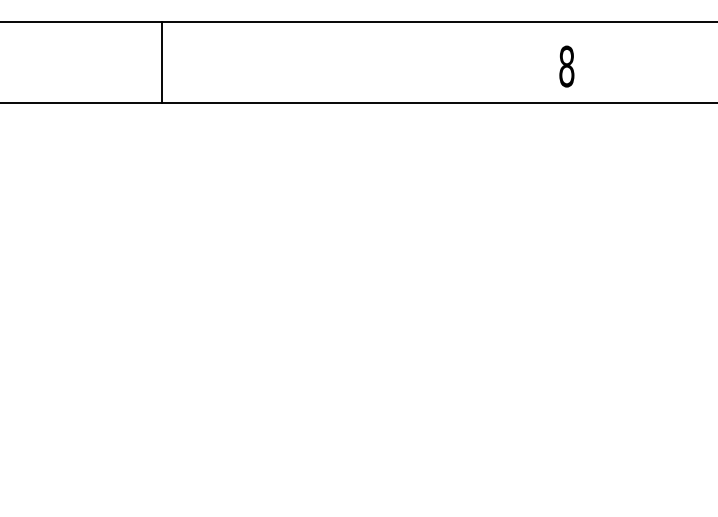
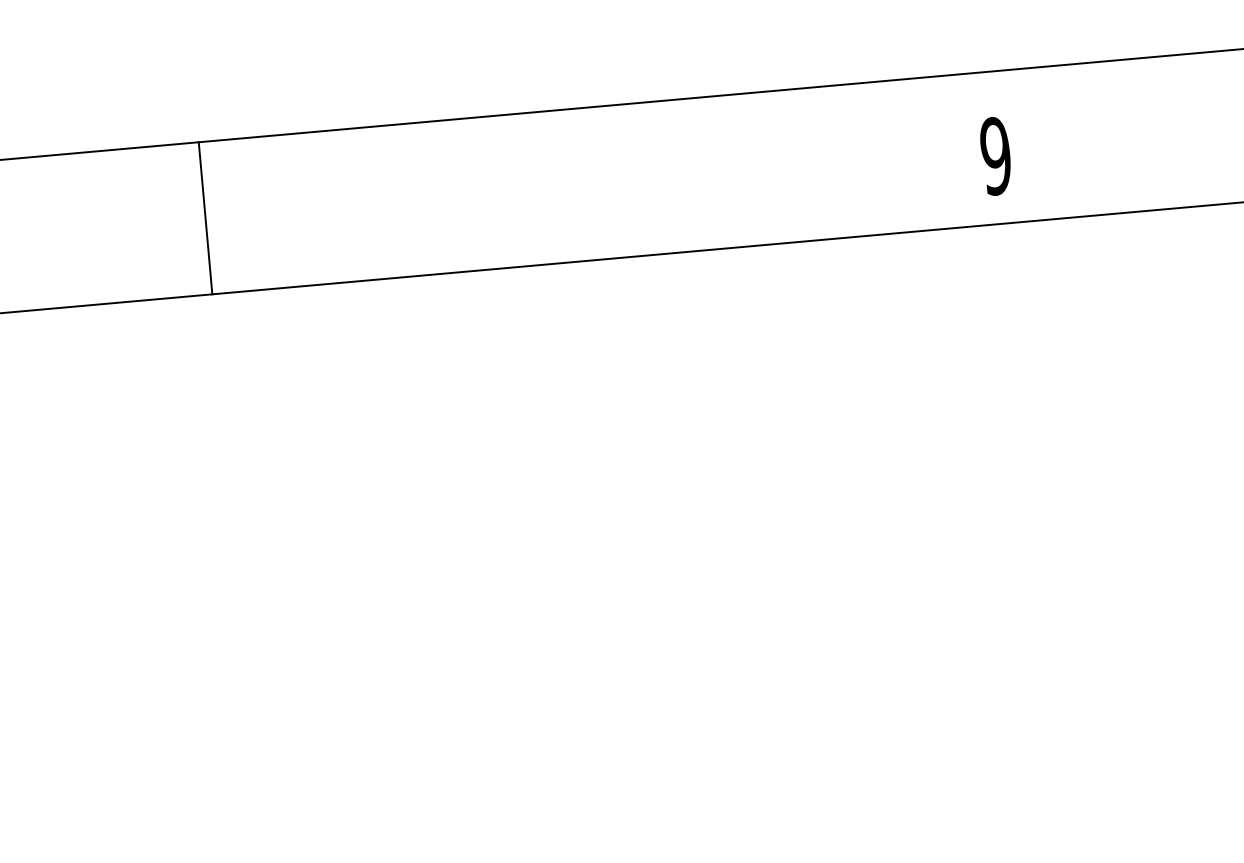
line: (161, 61) -> (205, 217), moved
text: (566, 66) -> (995, 156), 8 -> 9

